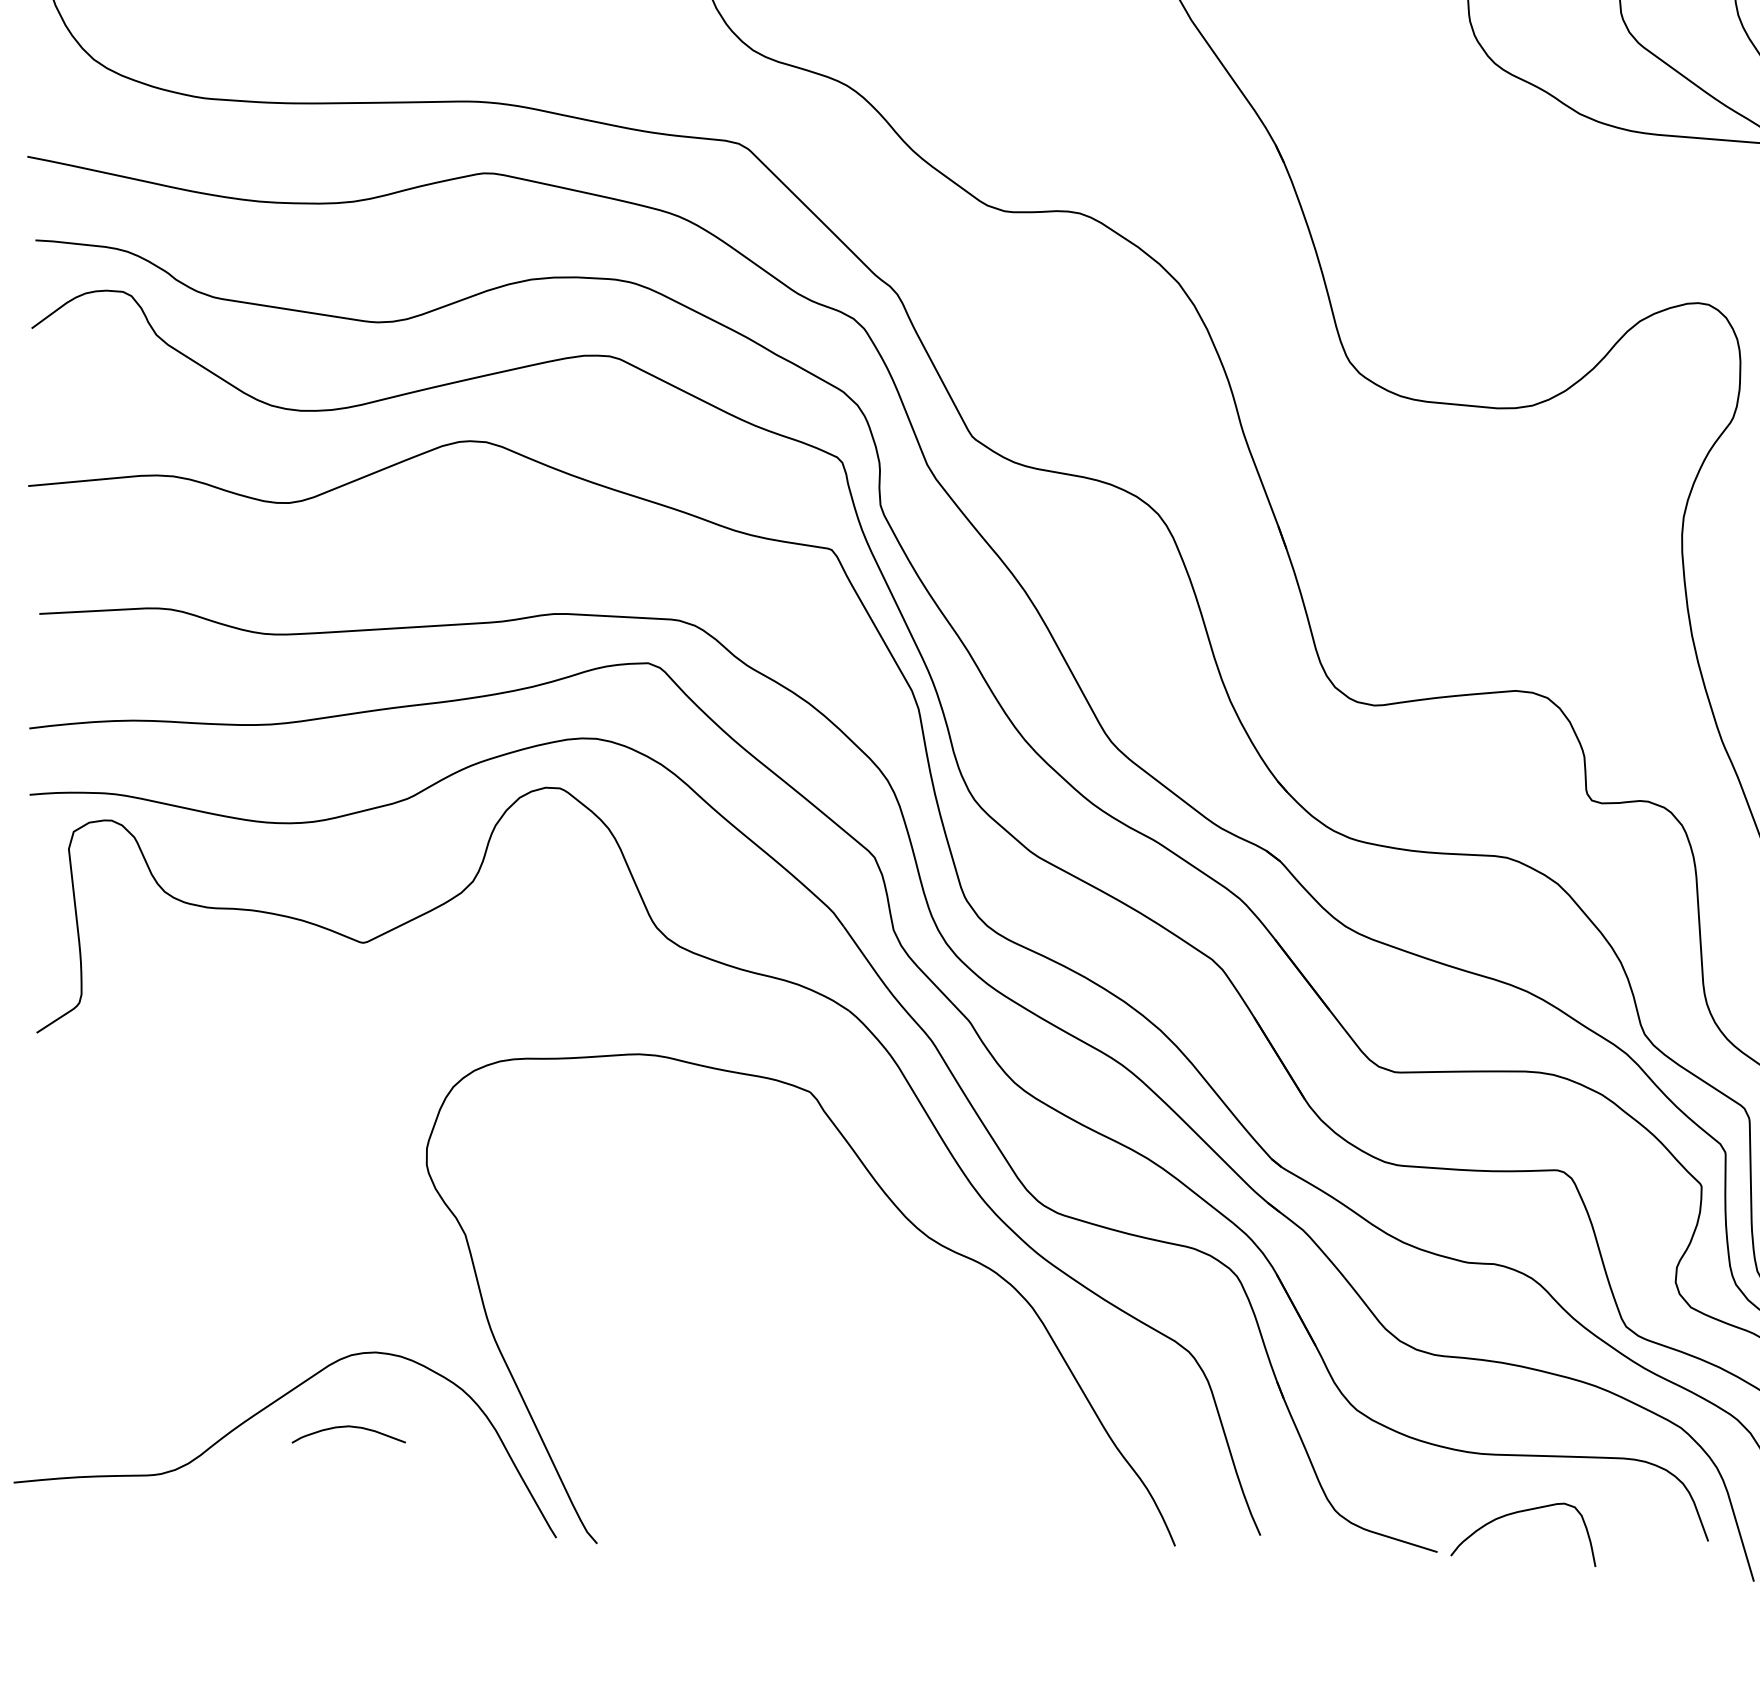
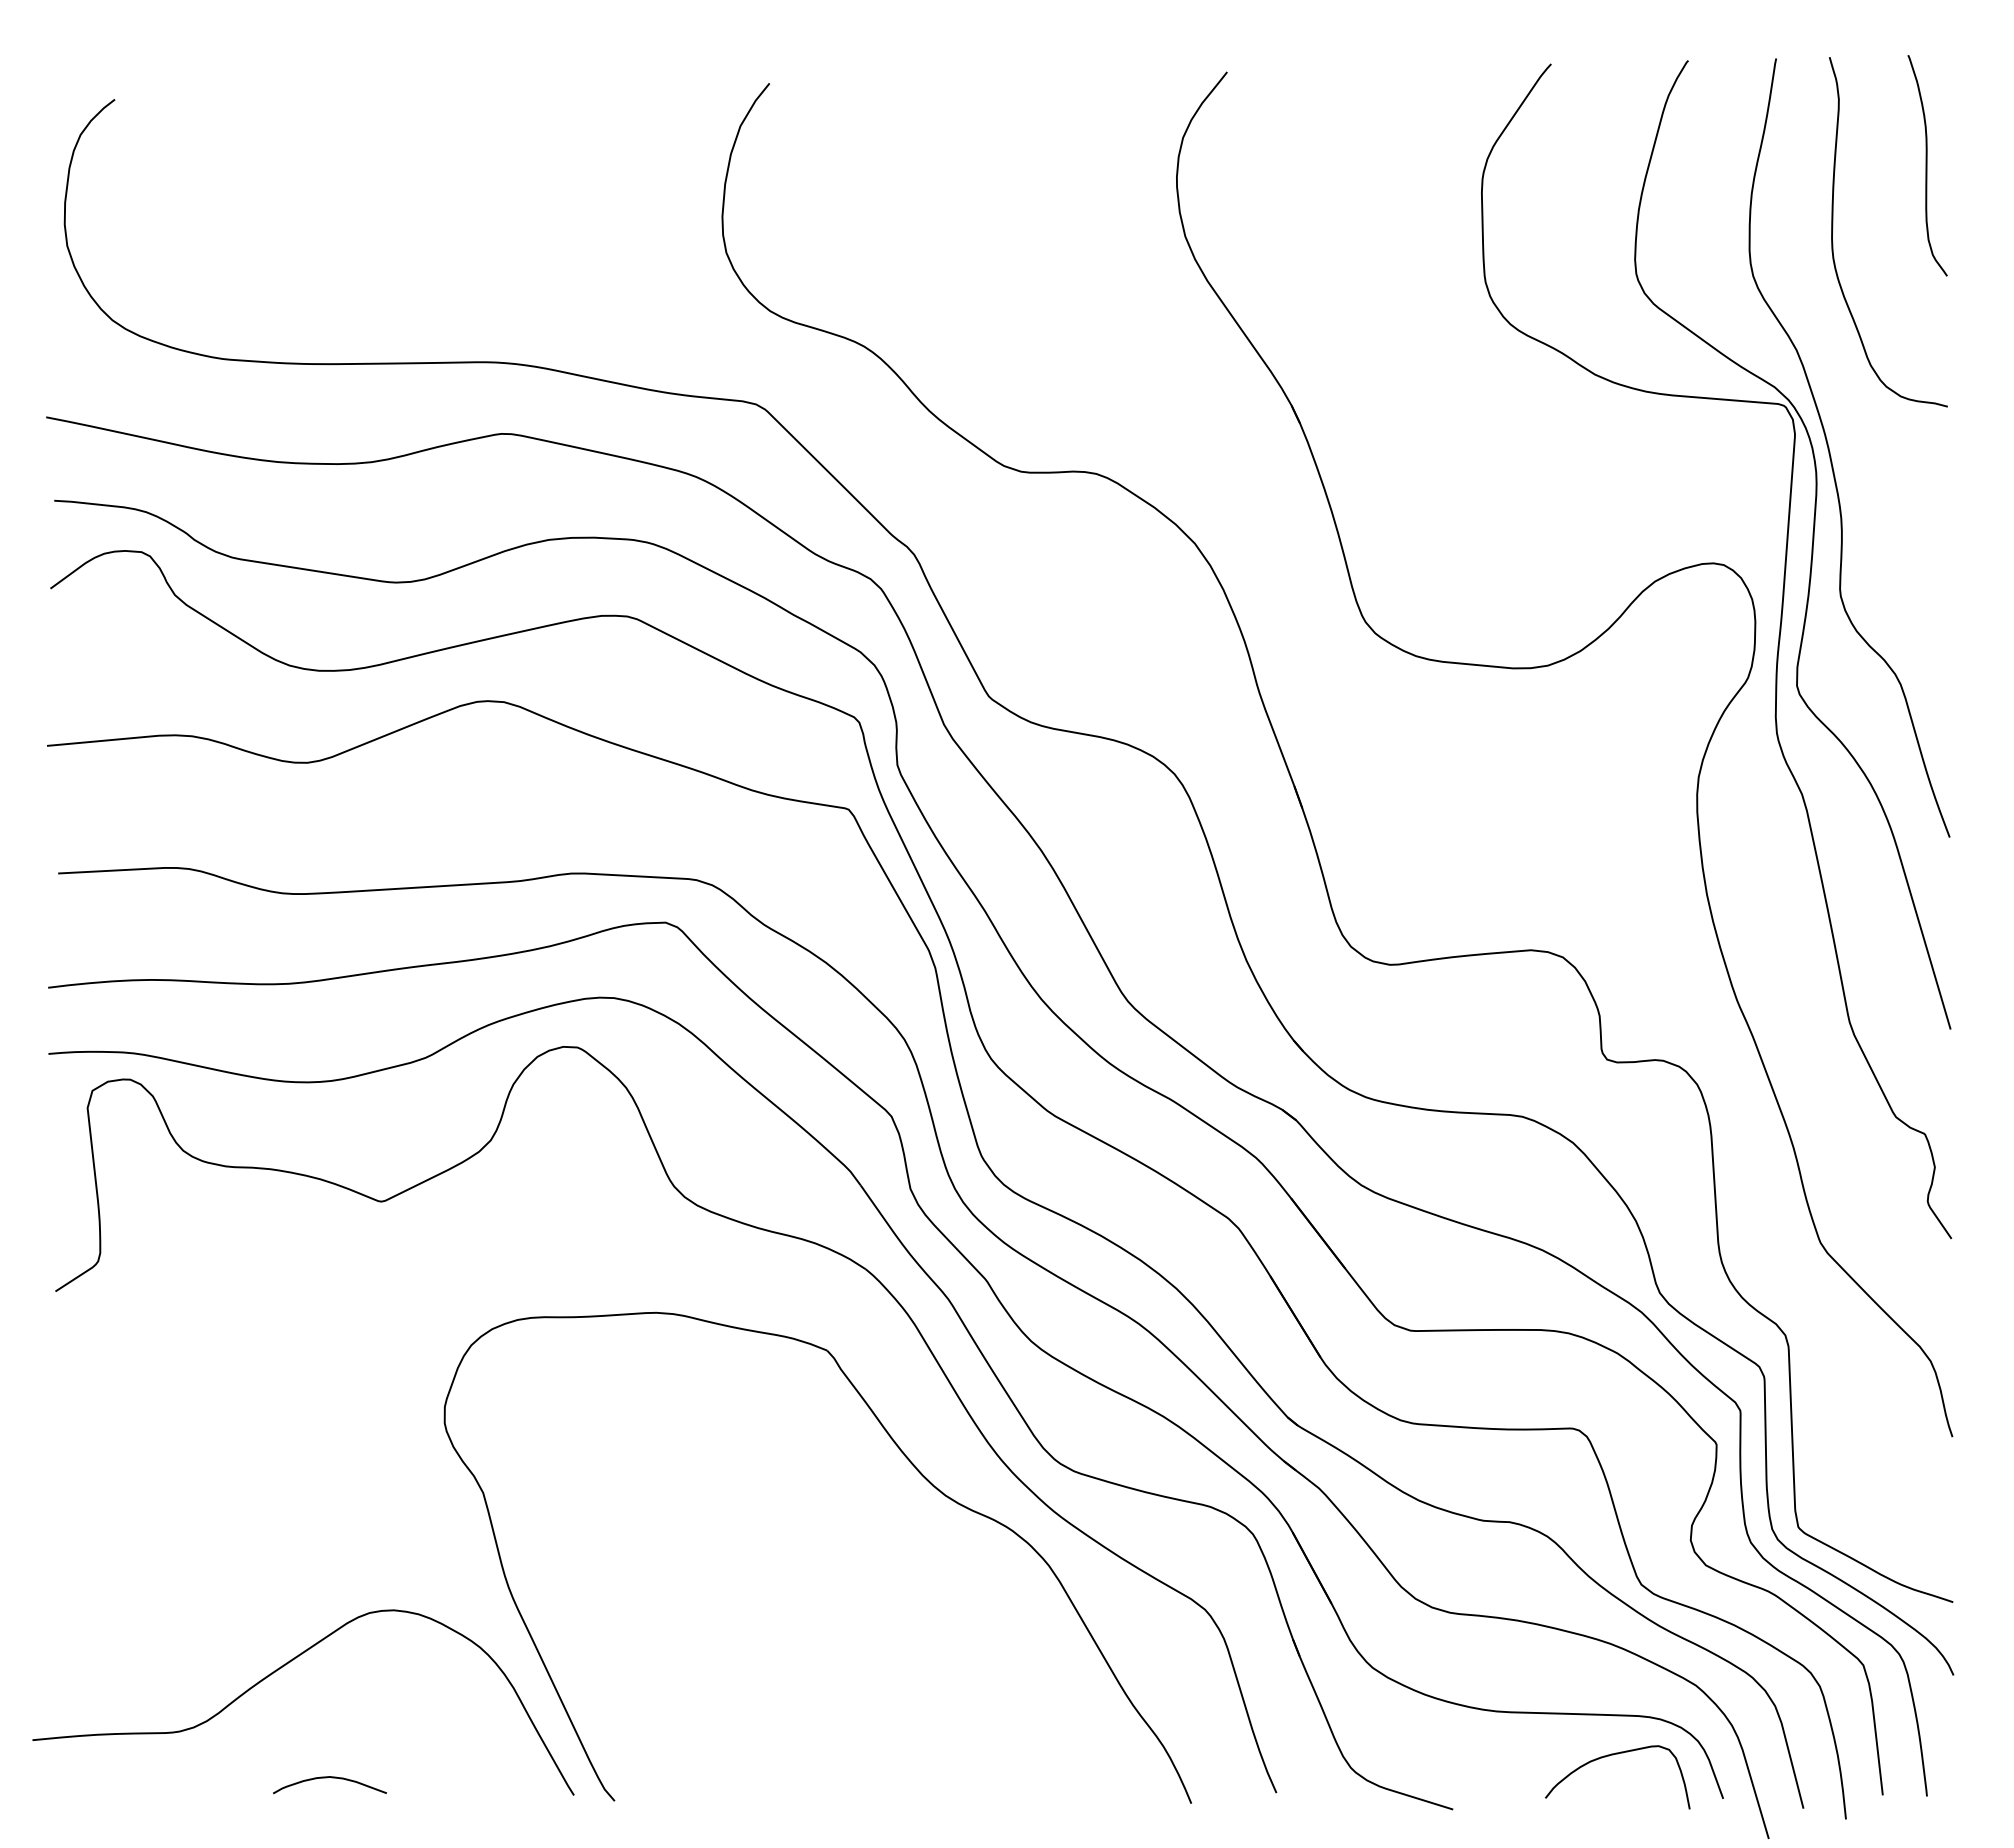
curve: (346, 1427) -> (327, 1778), moved
curve: (1519, 1513) -> (1613, 1755), moved

